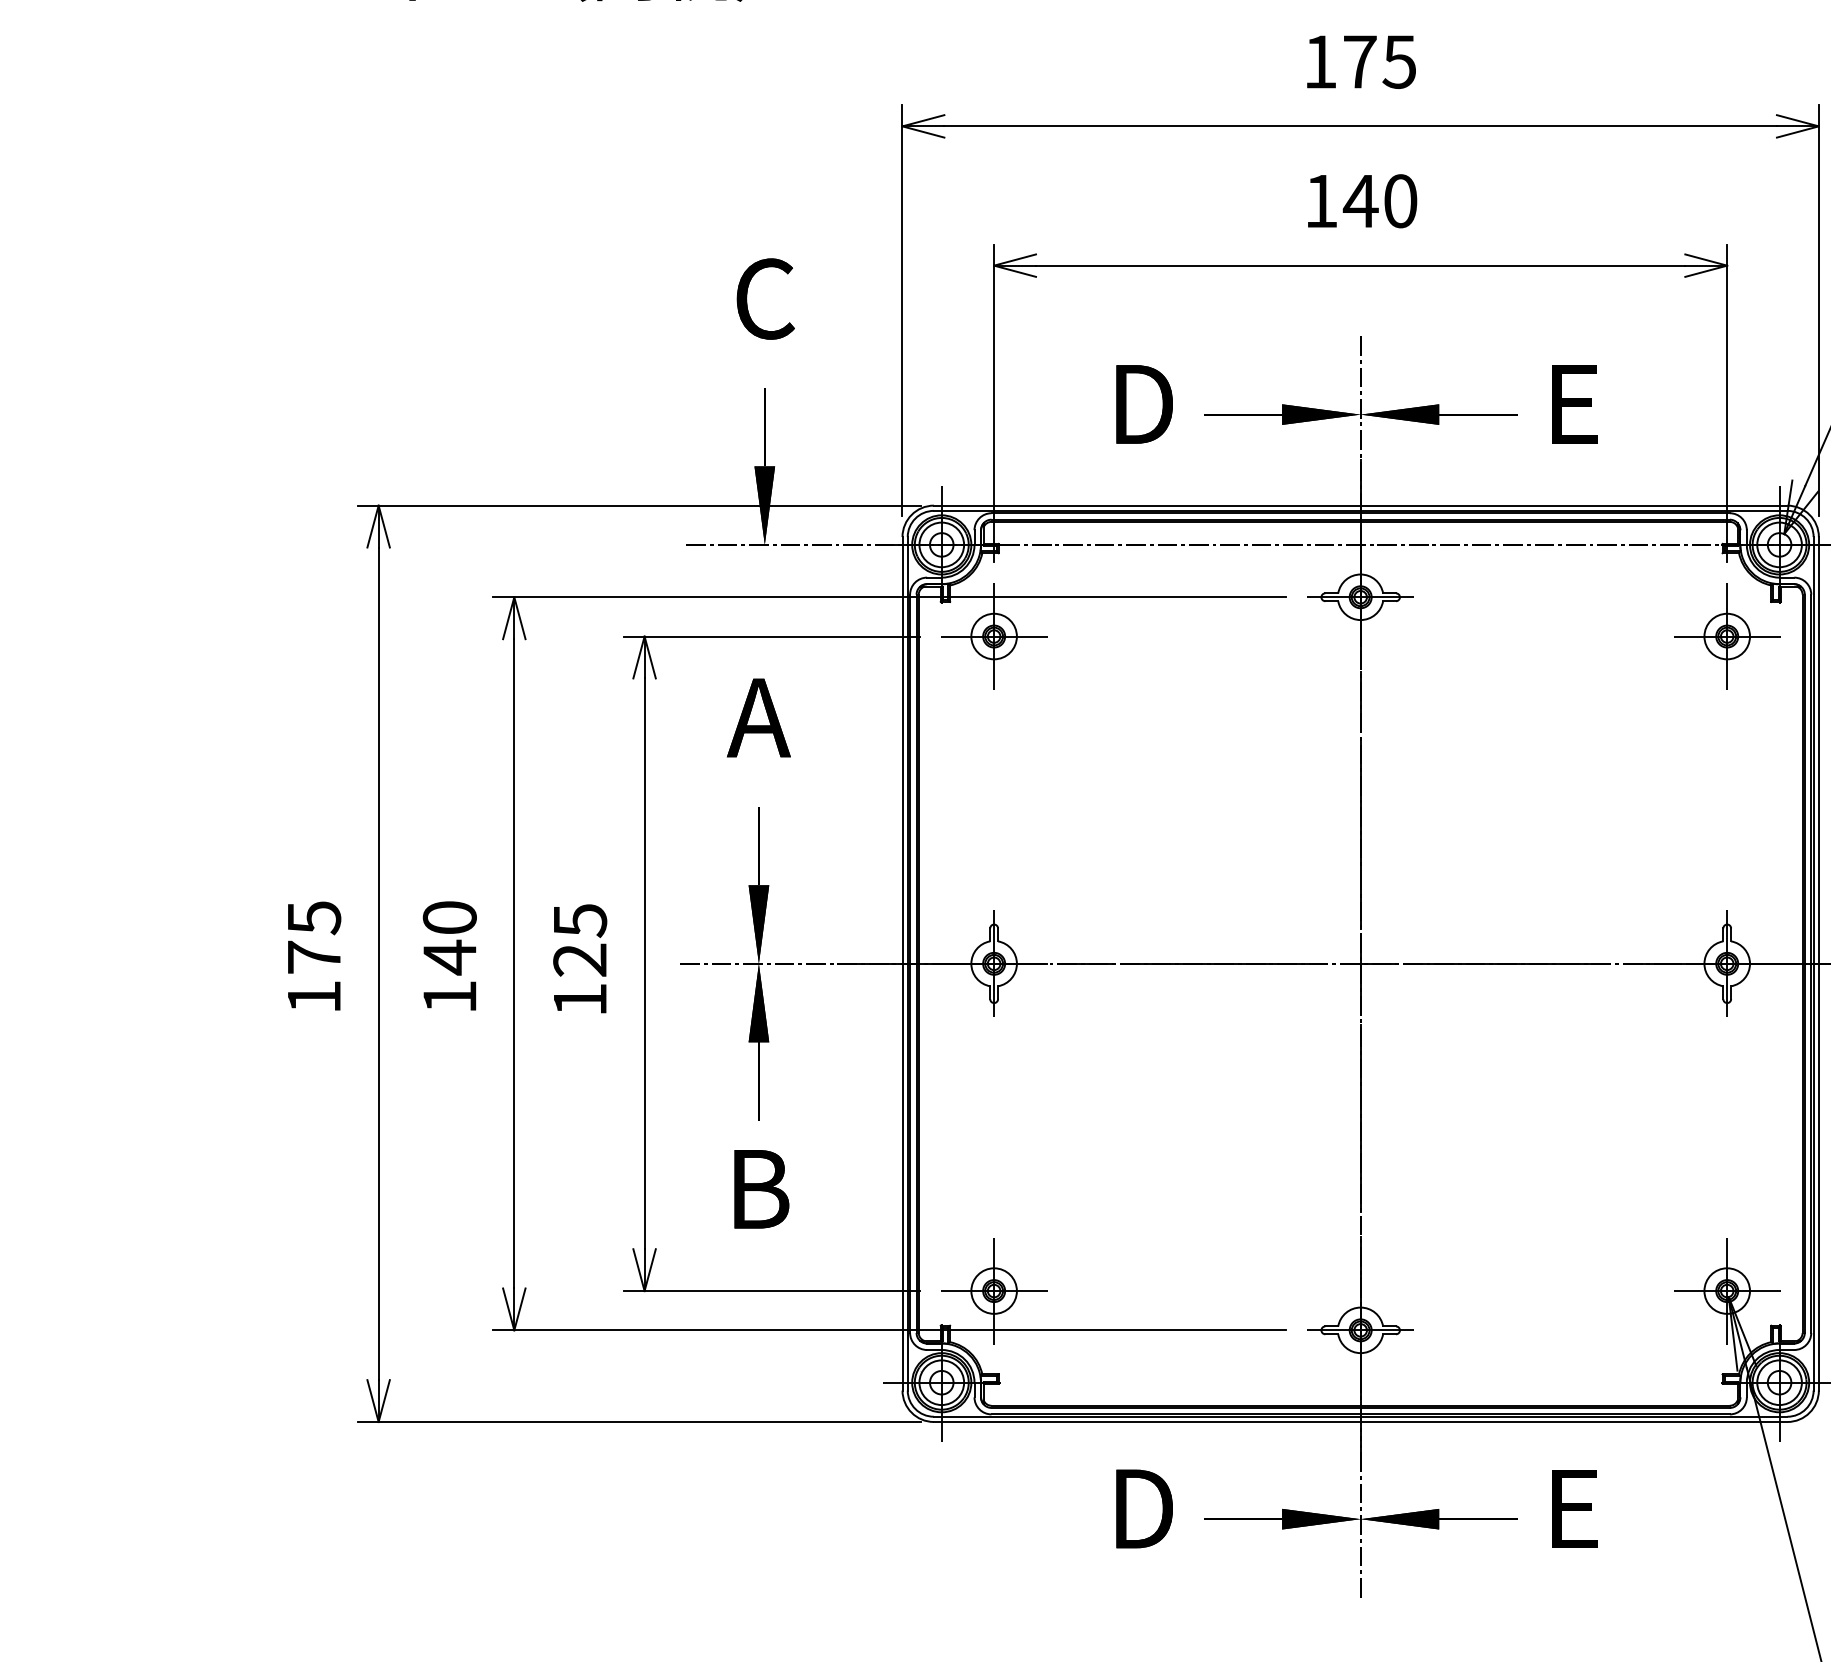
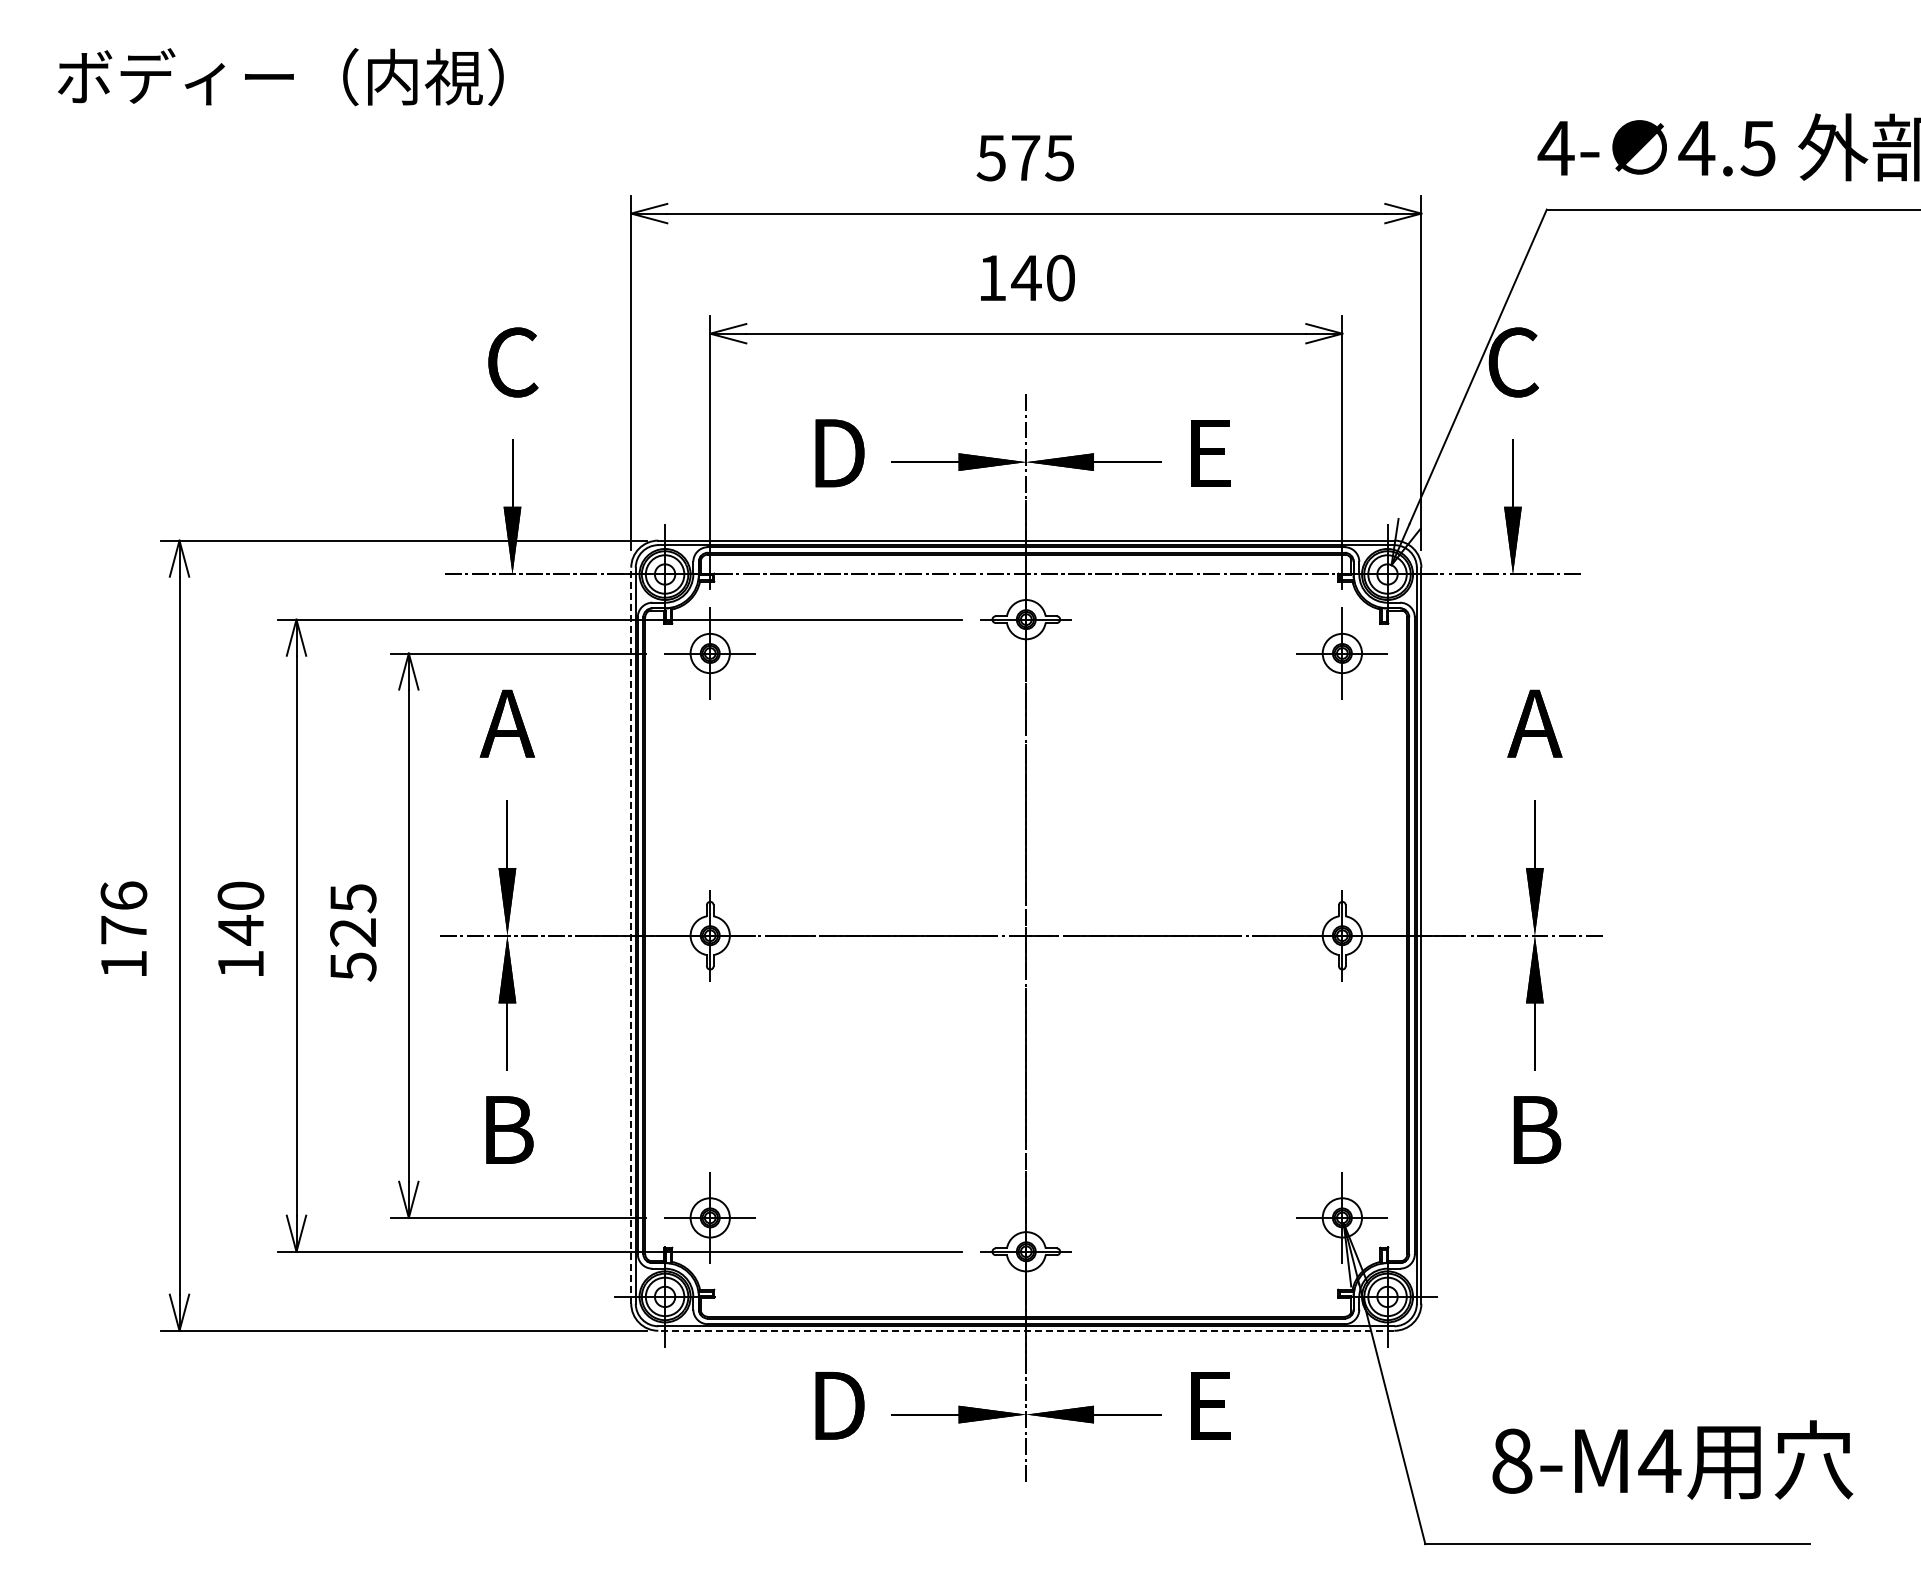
text: (1319, 62) -> (990, 158), 175 -> 575
text: (313, 918) -> (123, 896), 175 -> 176
line: (902, 963) -> (631, 935), solid -> dashed
text: (580, 999) -> (353, 966), 125 -> 525
line: (1360, 1421) -> (1026, 1330), solid -> dashed

